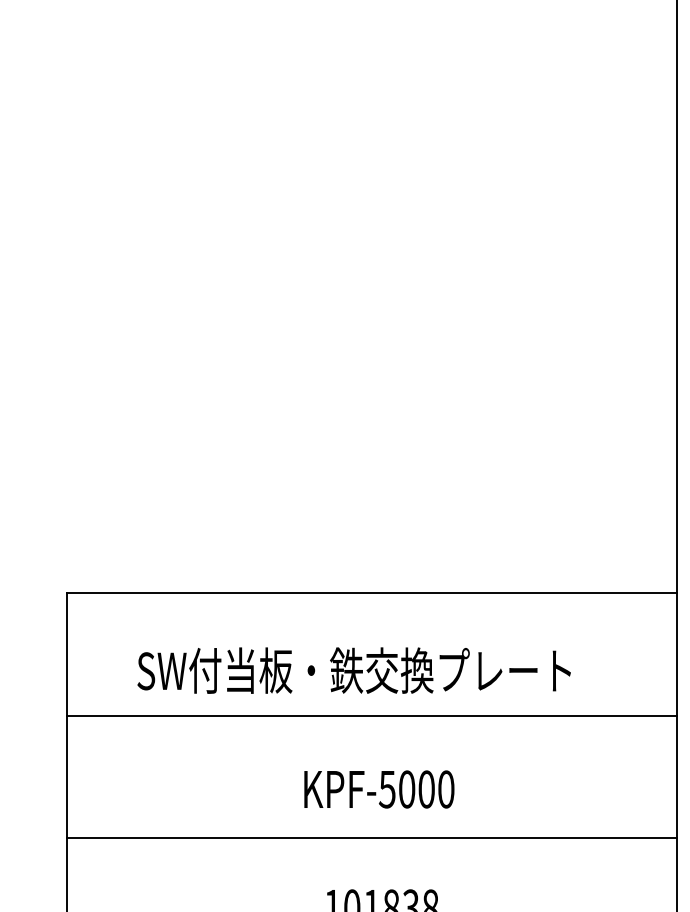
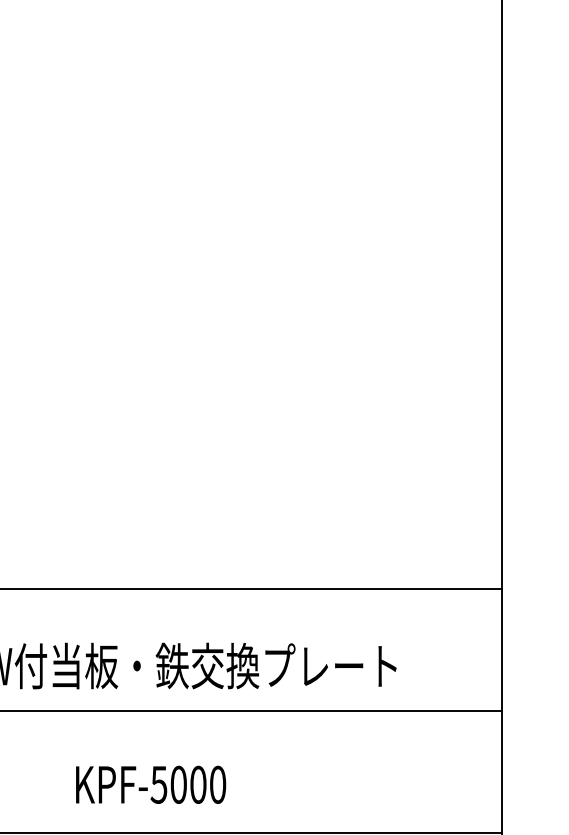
text: (379, 789) -> (151, 784), moved

